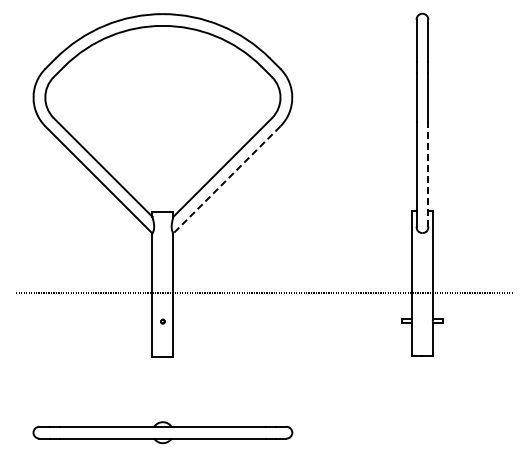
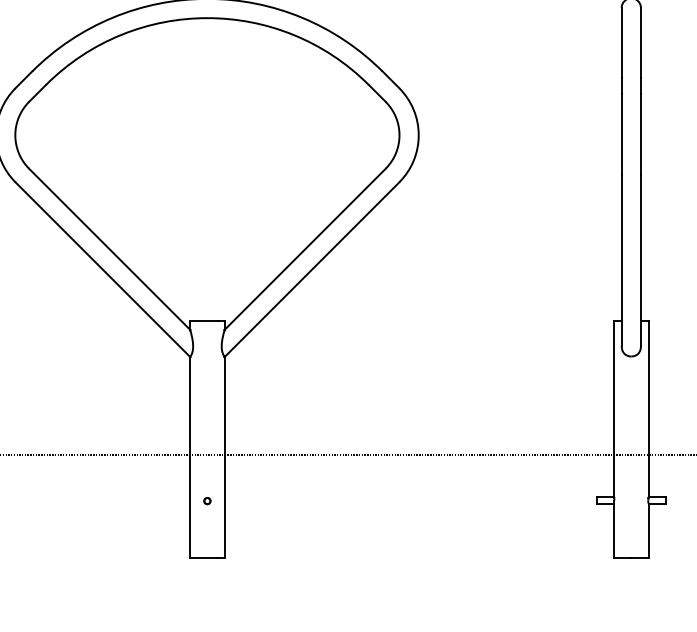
line: (428, 173) -> (641, 259), dashed -> solid
line: (226, 179) -> (311, 269), dashed -> solid

